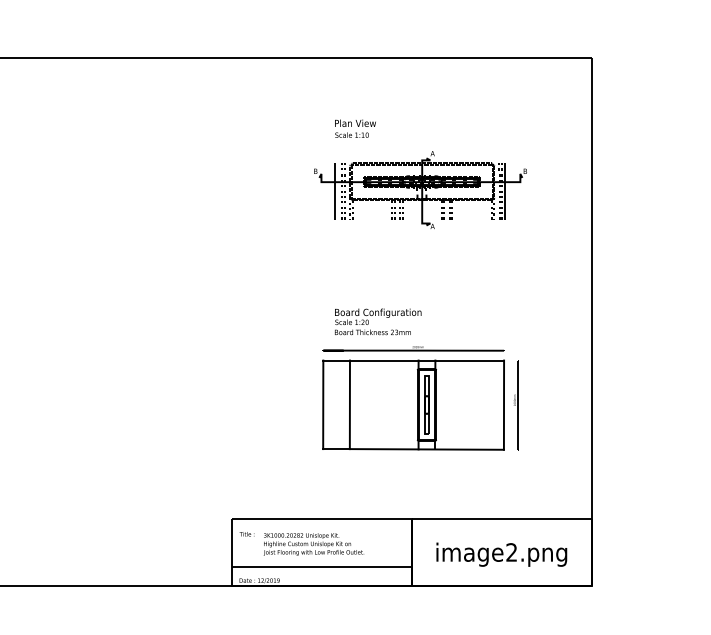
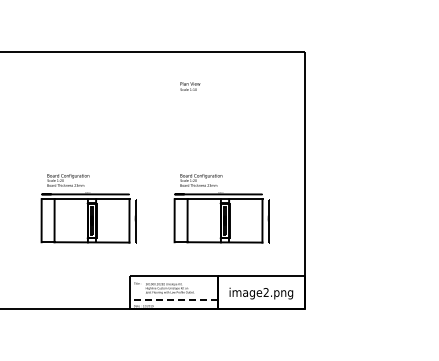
part: (419, 188) -> (221, 115), removed
part: (146, 379) -> (88, 208), added
line: (320, 566) -> (173, 299), solid -> dashed

